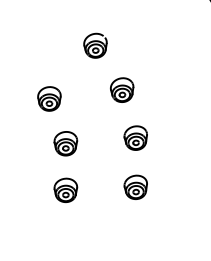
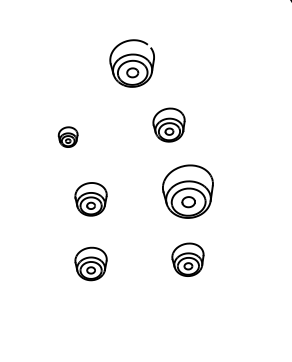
part: (95, 45) -> (131, 63), size x1.4
part: (48, 98) -> (67, 136), size x0.6
part: (135, 138) -> (187, 191), size x1.6

